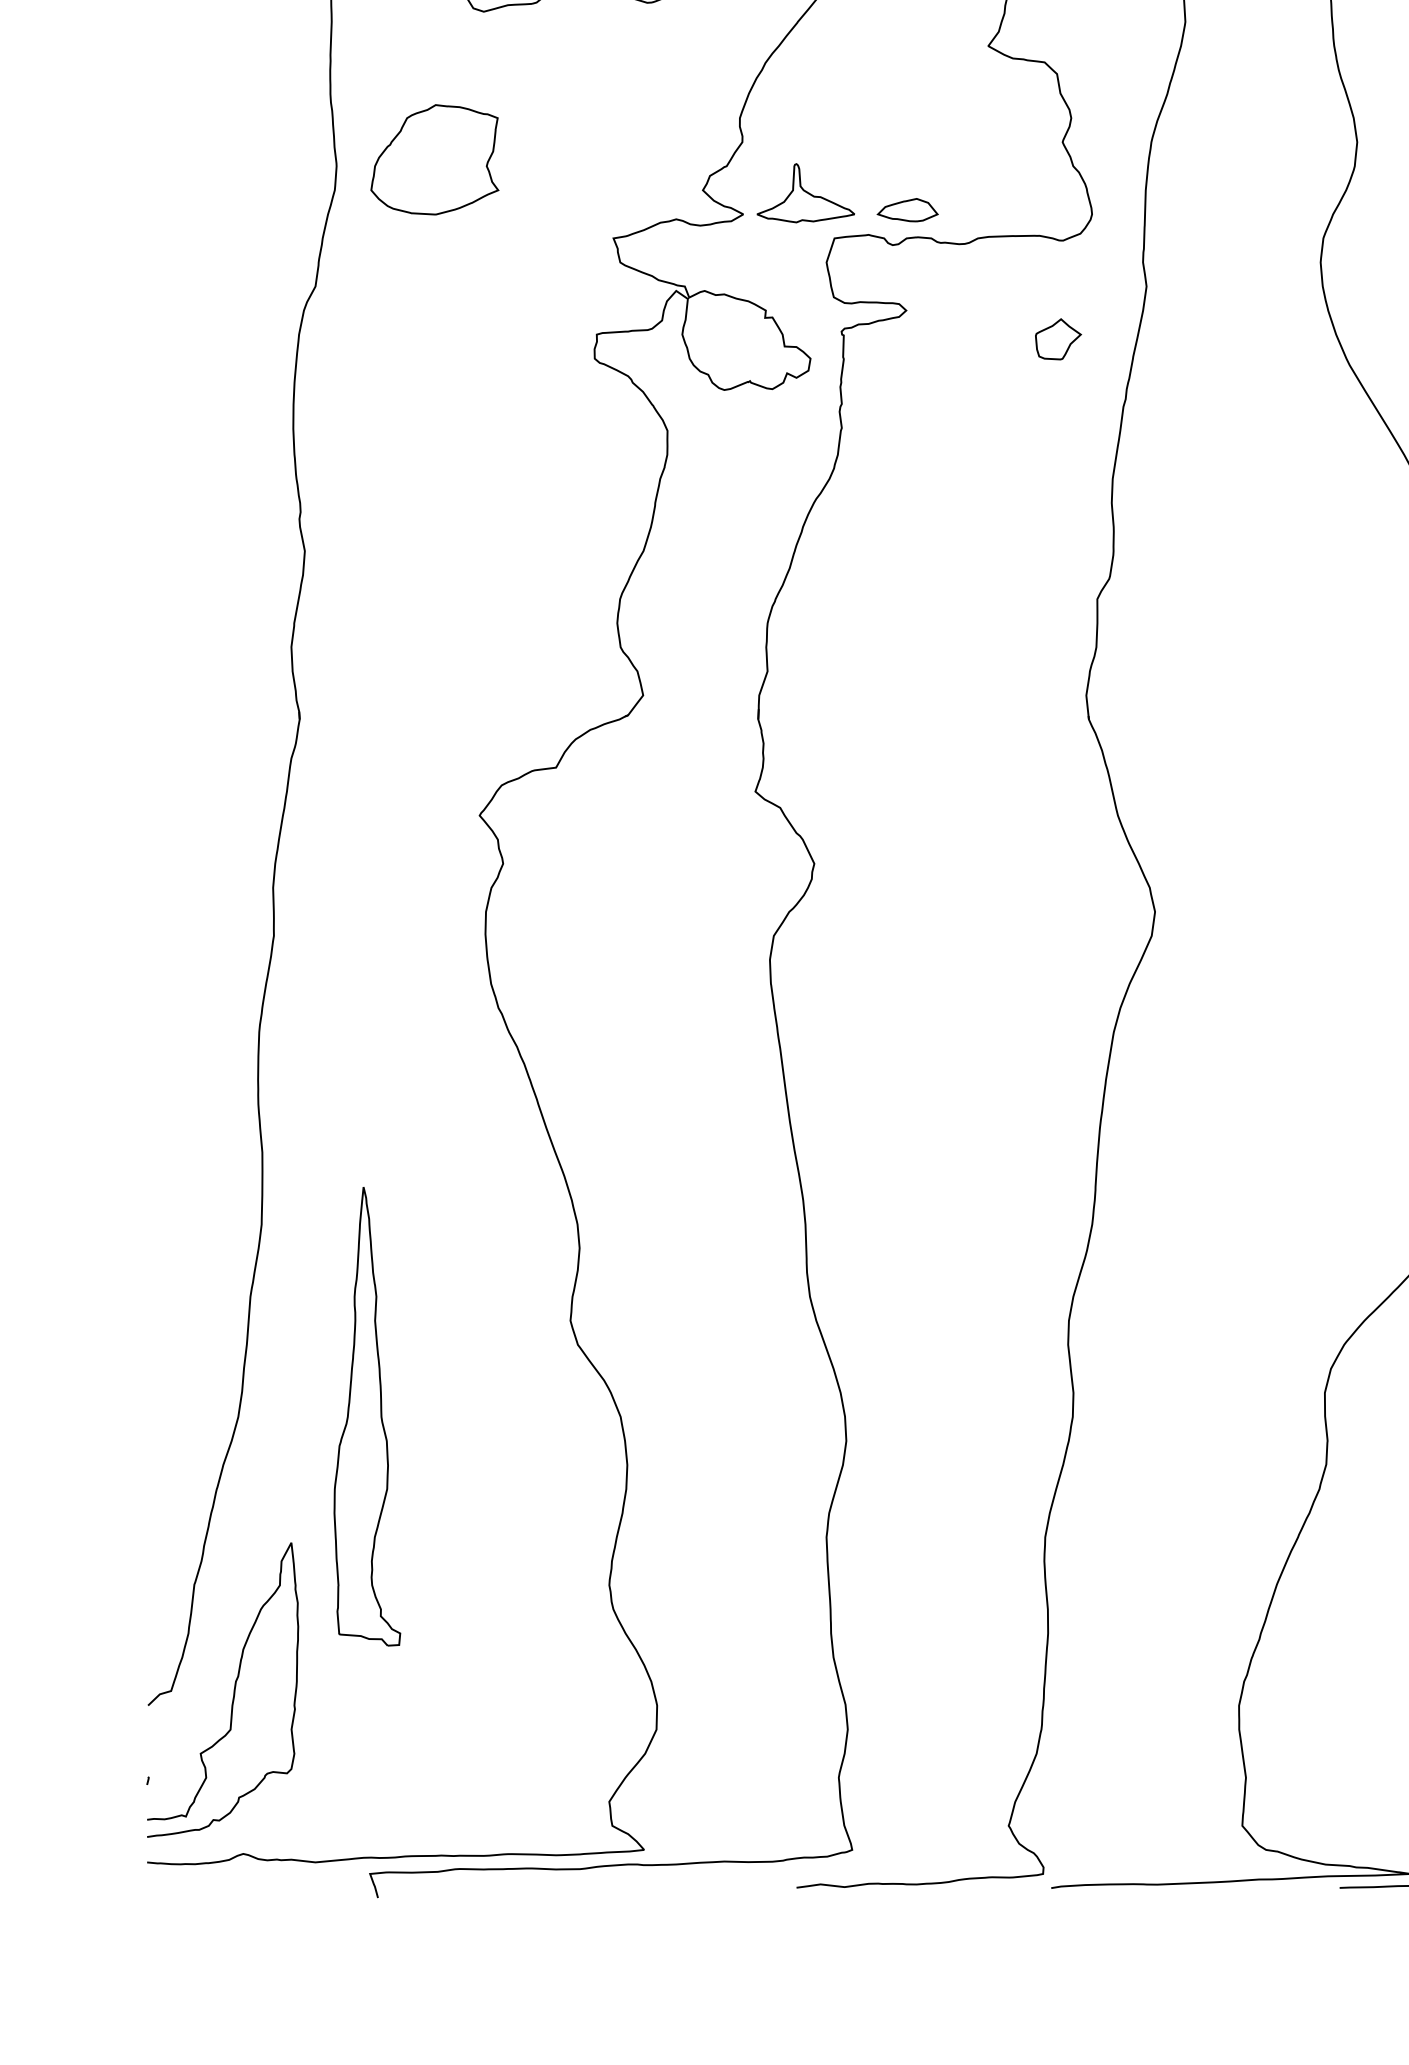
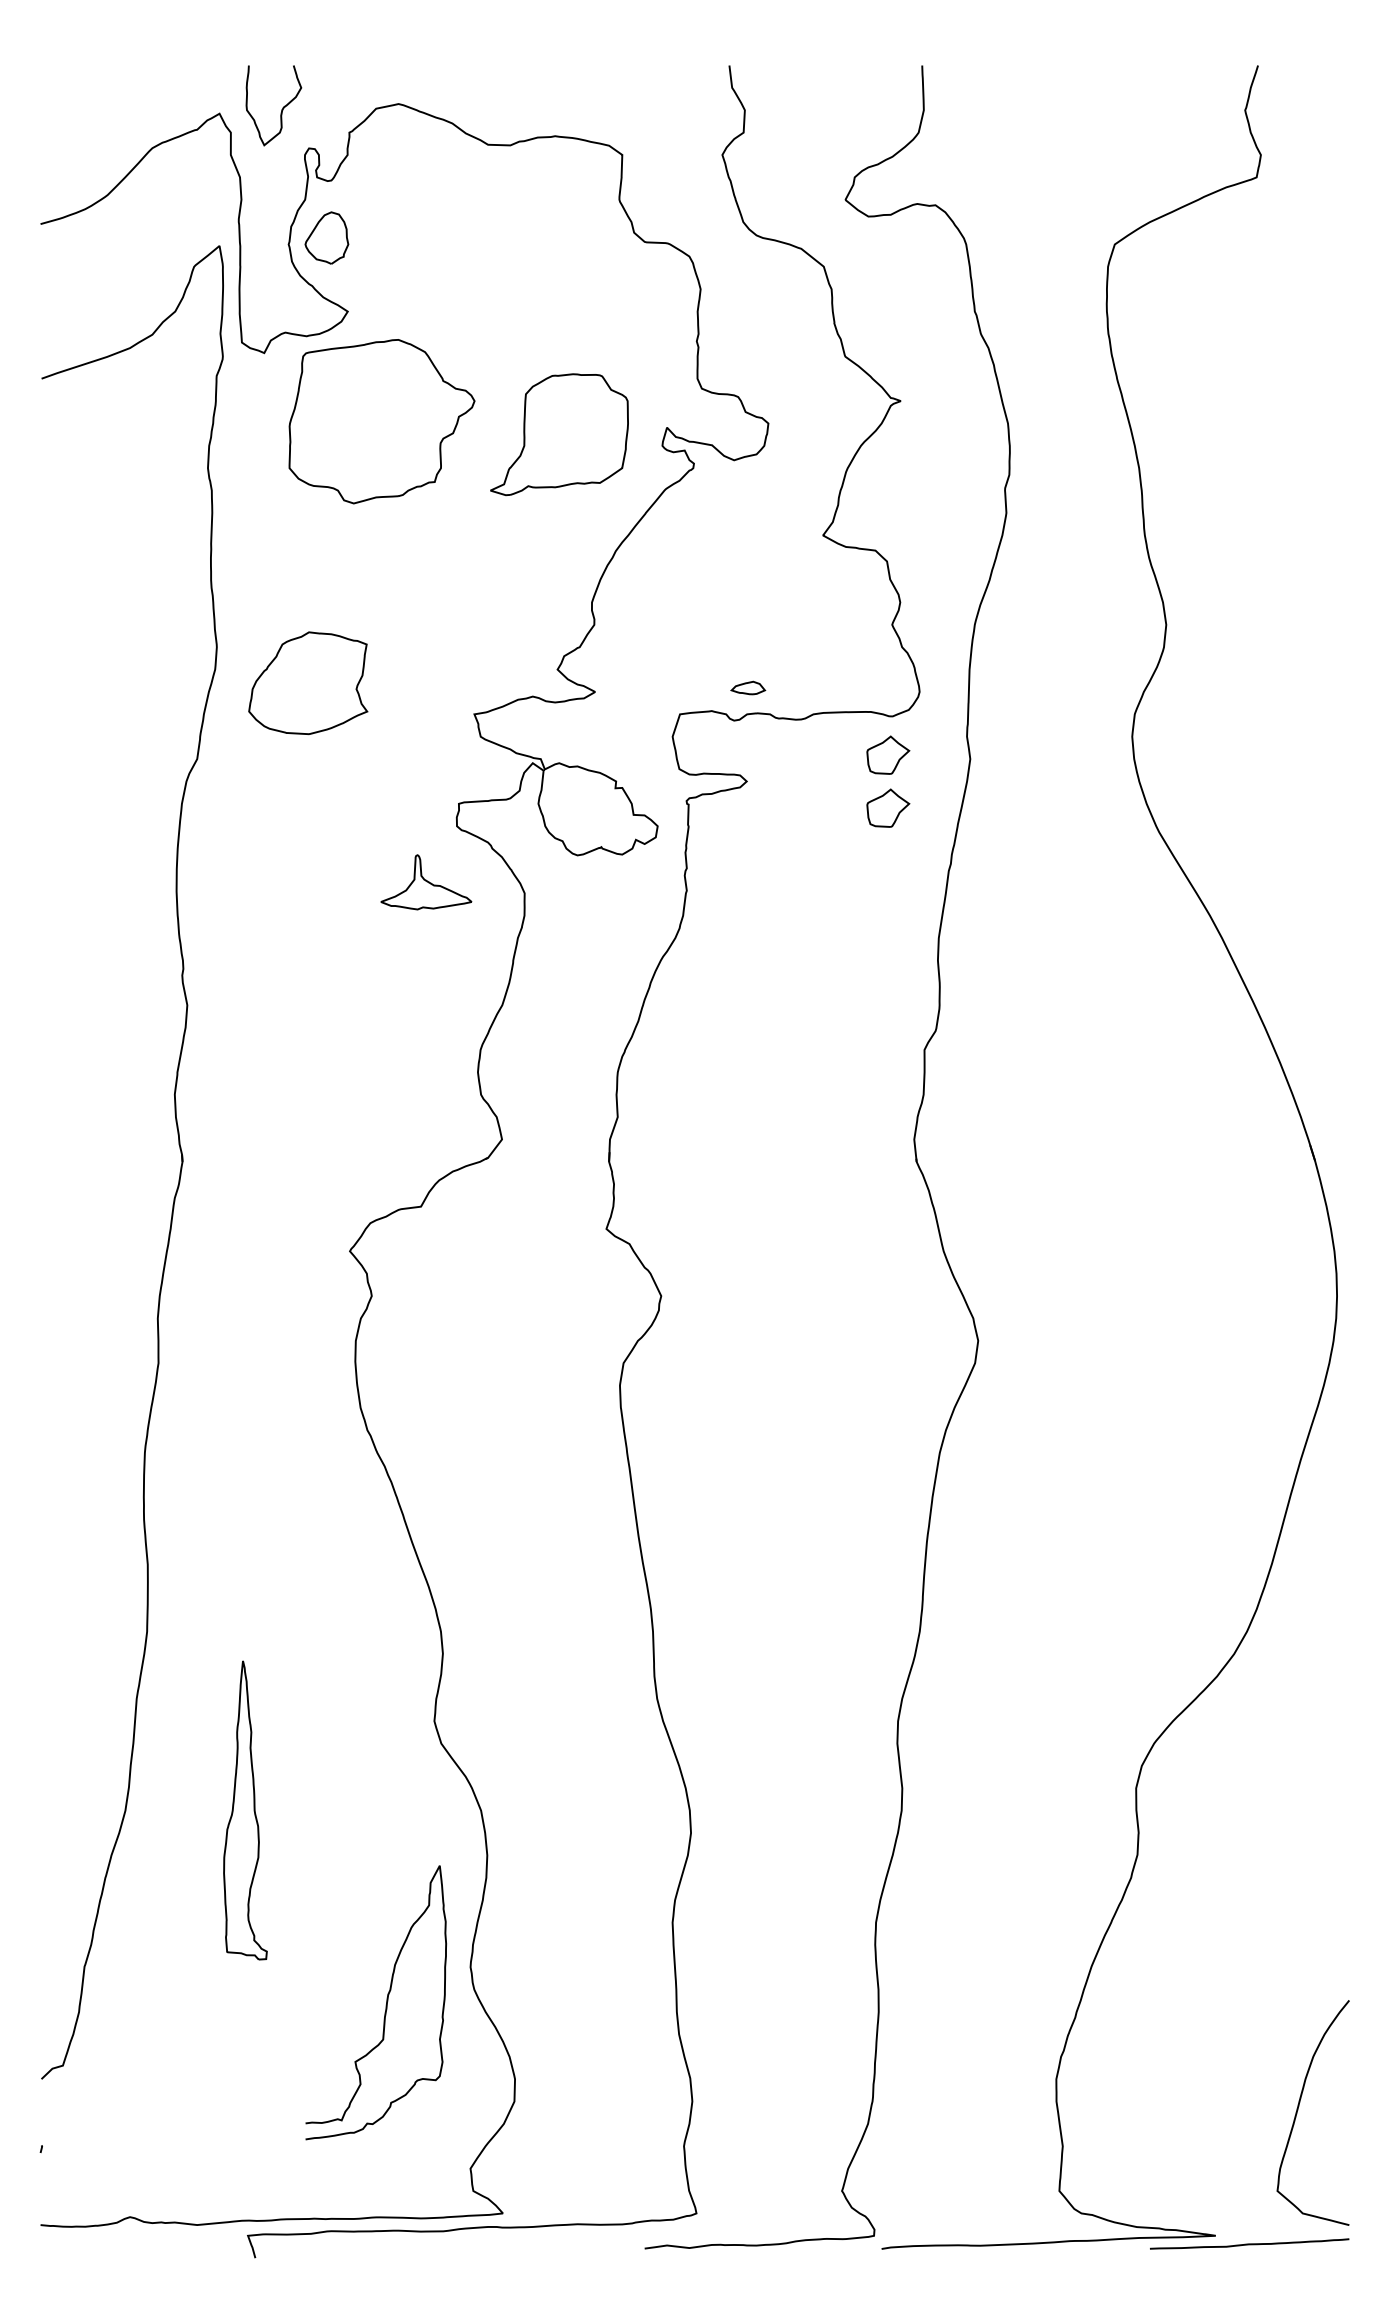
part: (435, 160) -> (308, 683), moved
part: (806, 193) -> (426, 882), moved
part: (908, 209) -> (748, 687), size x0.6
part: (1058, 281) -> (888, 754), added
part: (367, 1416) -> (245, 1810), size x0.7
curve: (233, 1693) -> (385, 2005), moved

